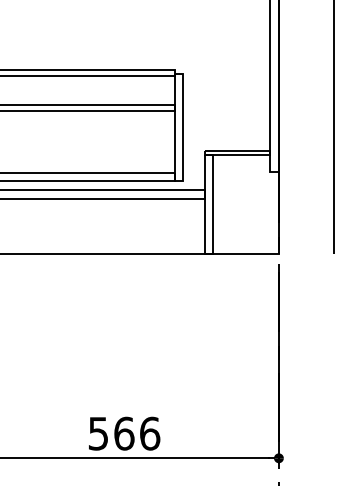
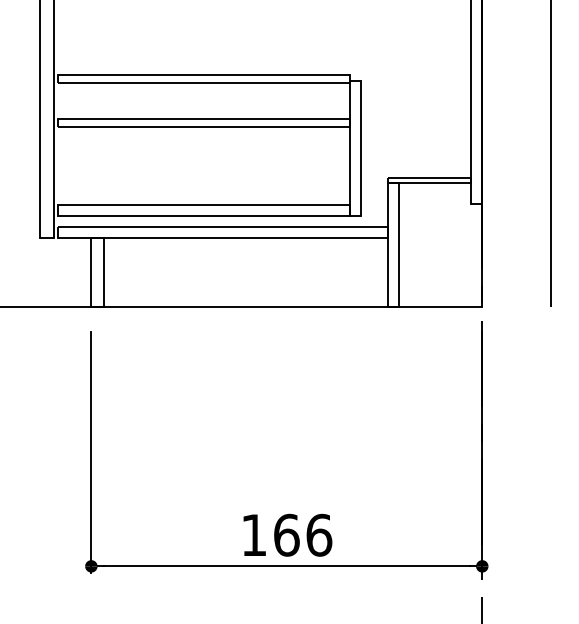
text: (98, 433) -> (254, 535), 566 -> 166

